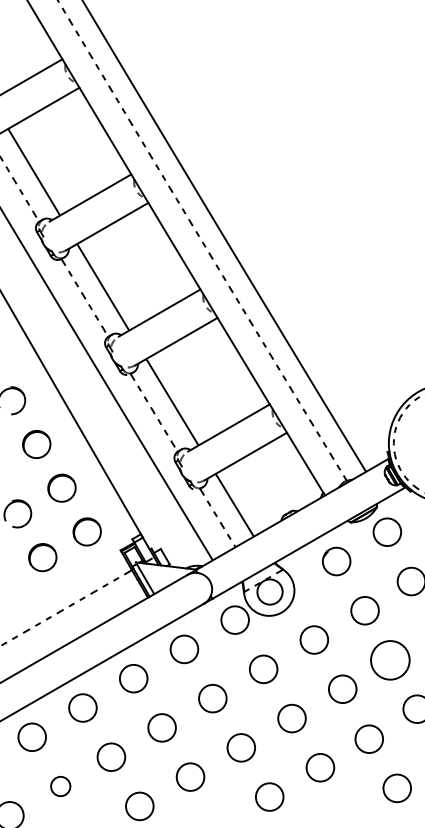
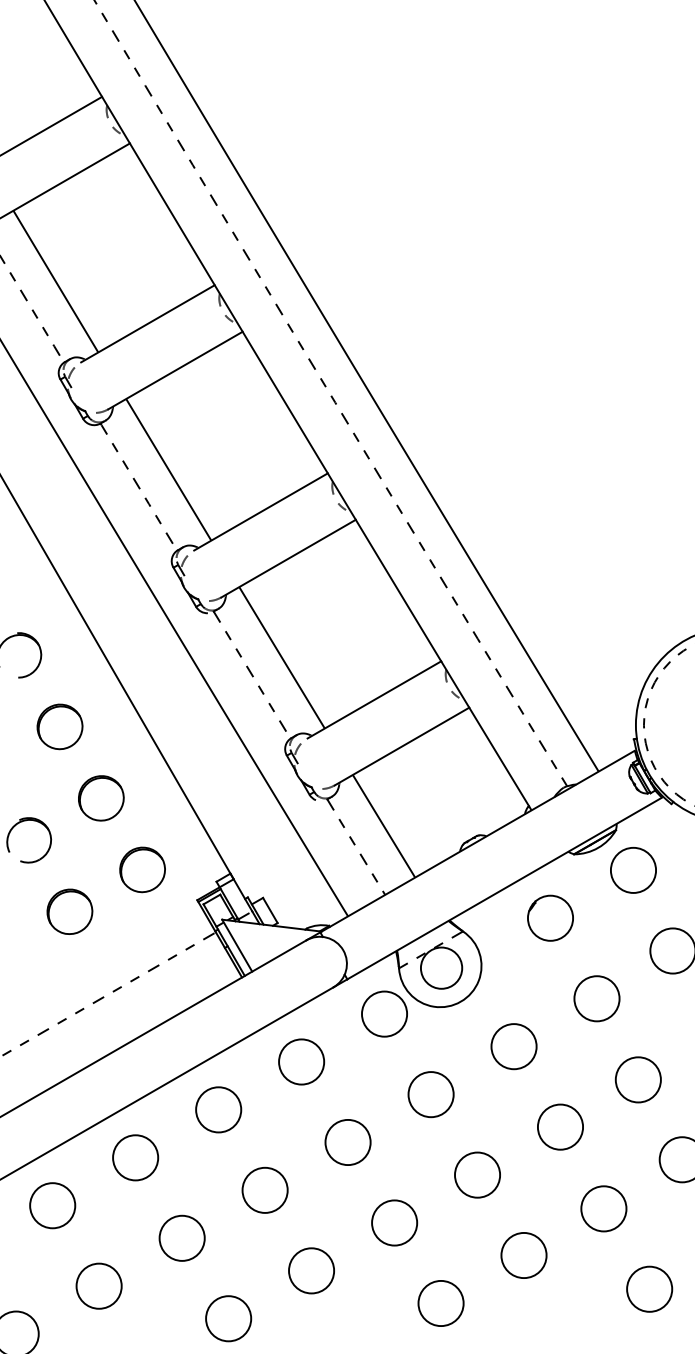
circle: (390, 660) -> (638, 1080), size x0.71
circle: (60, 786) -> (98, 1286), size x1.43

